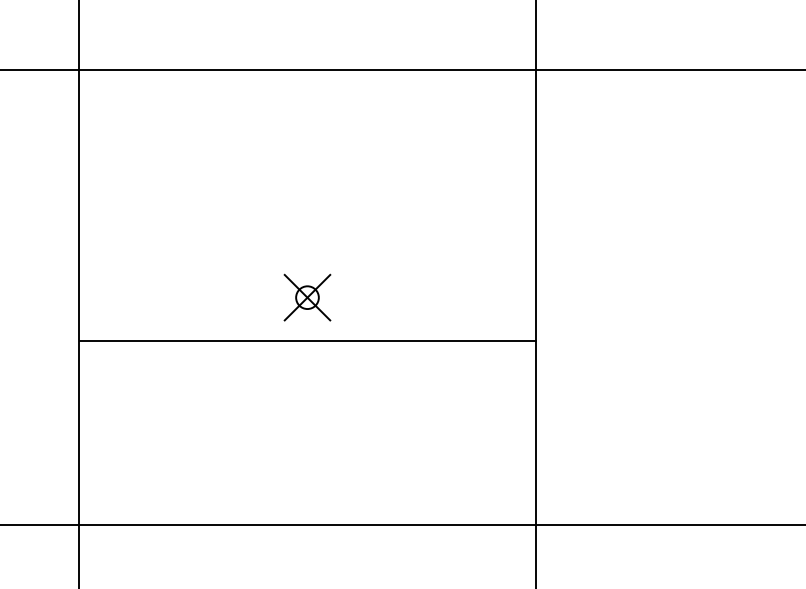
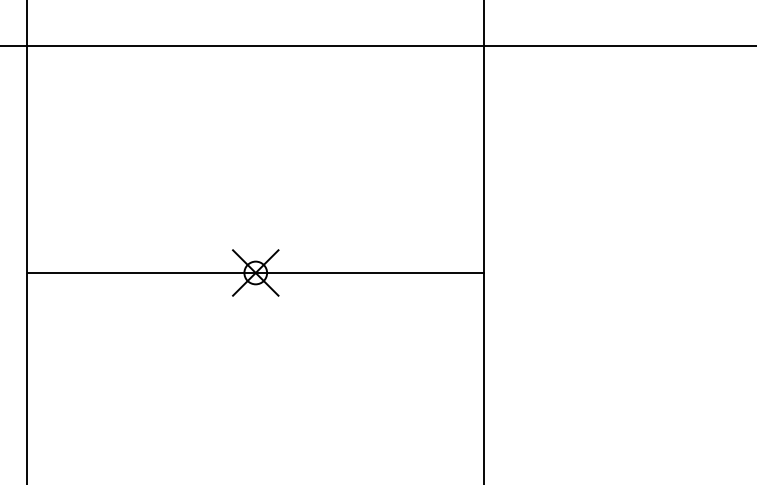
line: (307, 340) -> (255, 272), moved

